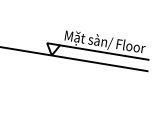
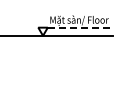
line: (104, 52) -> (80, 27), solid -> dashed

